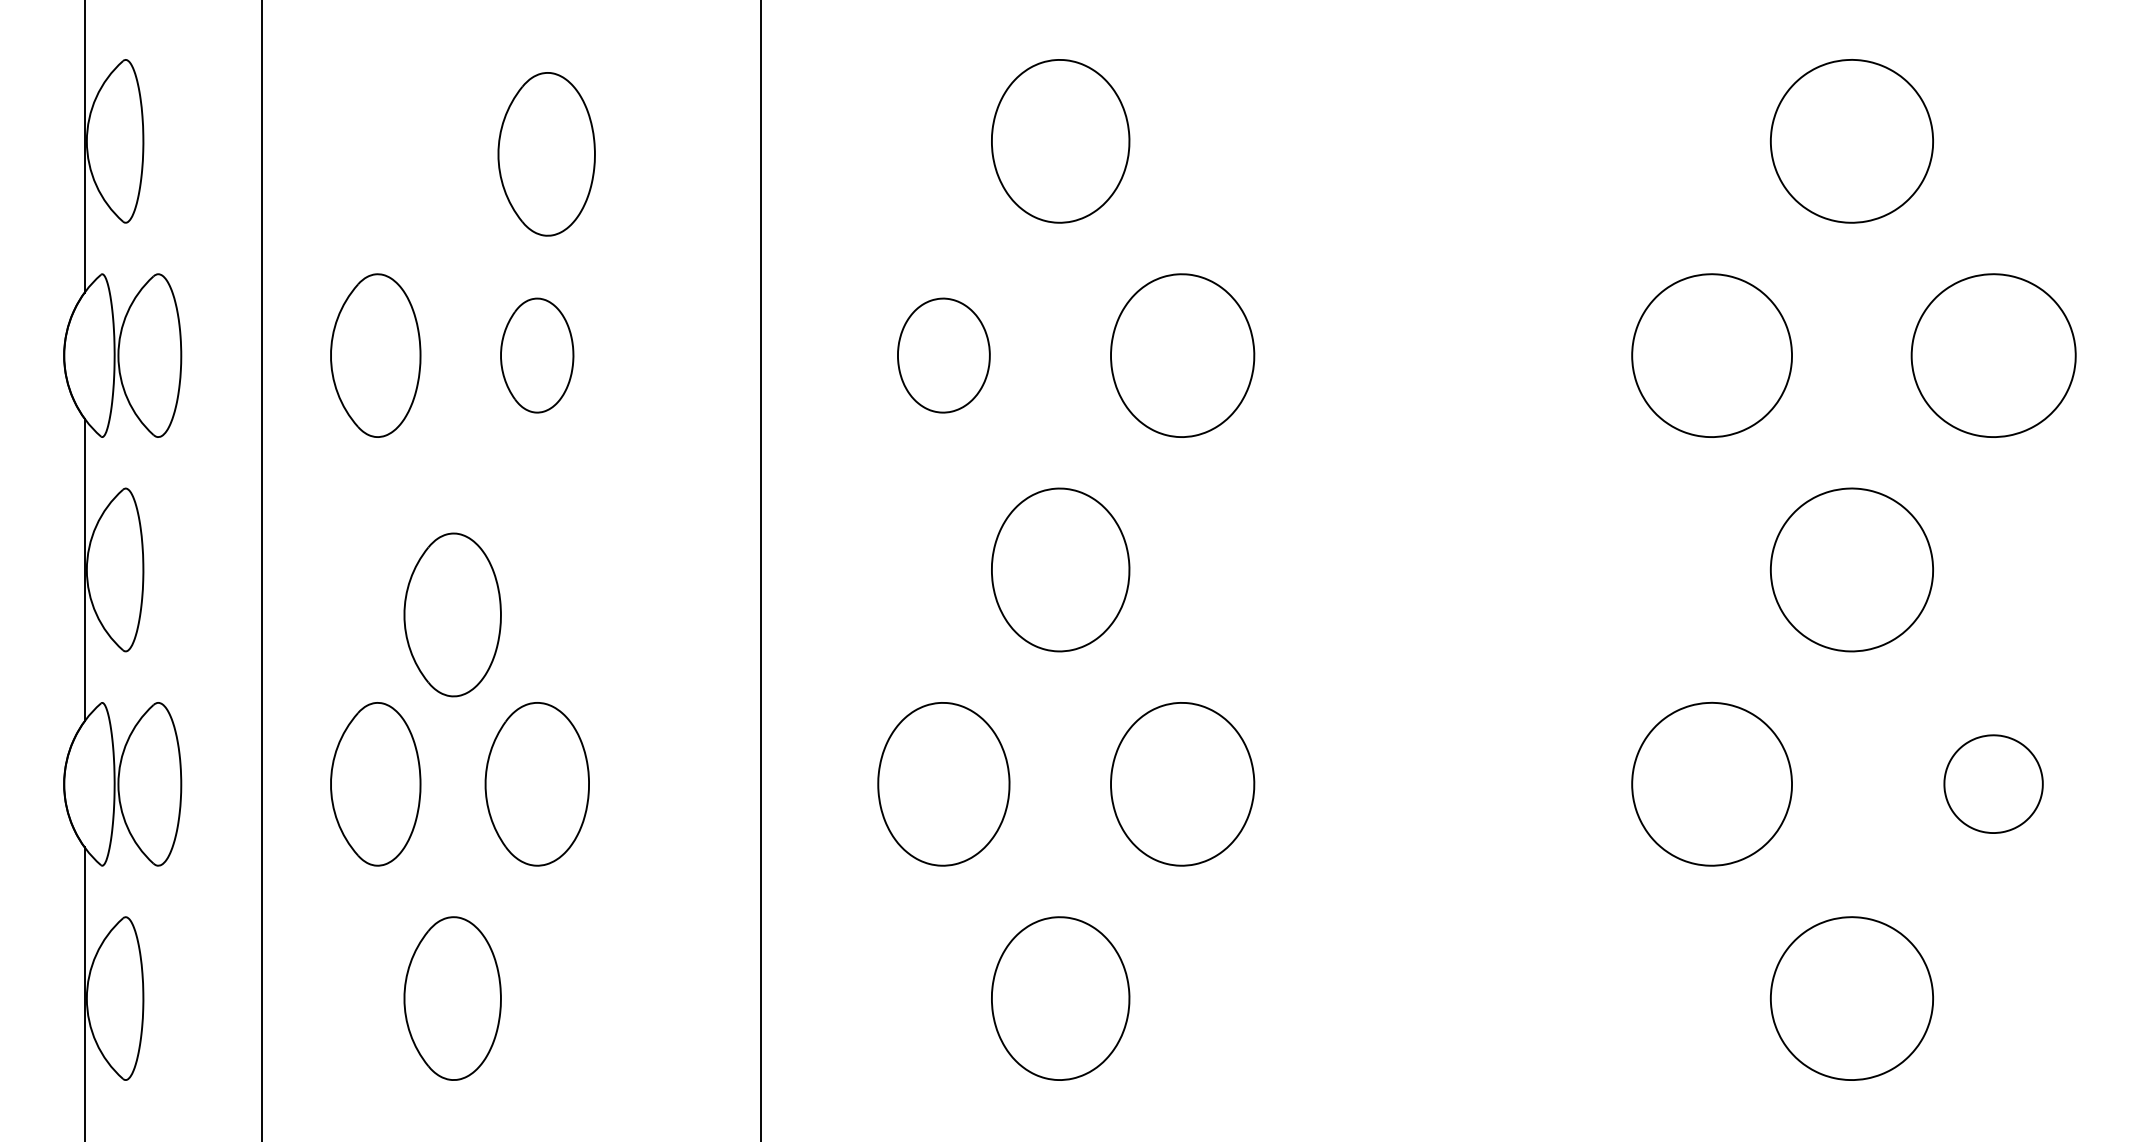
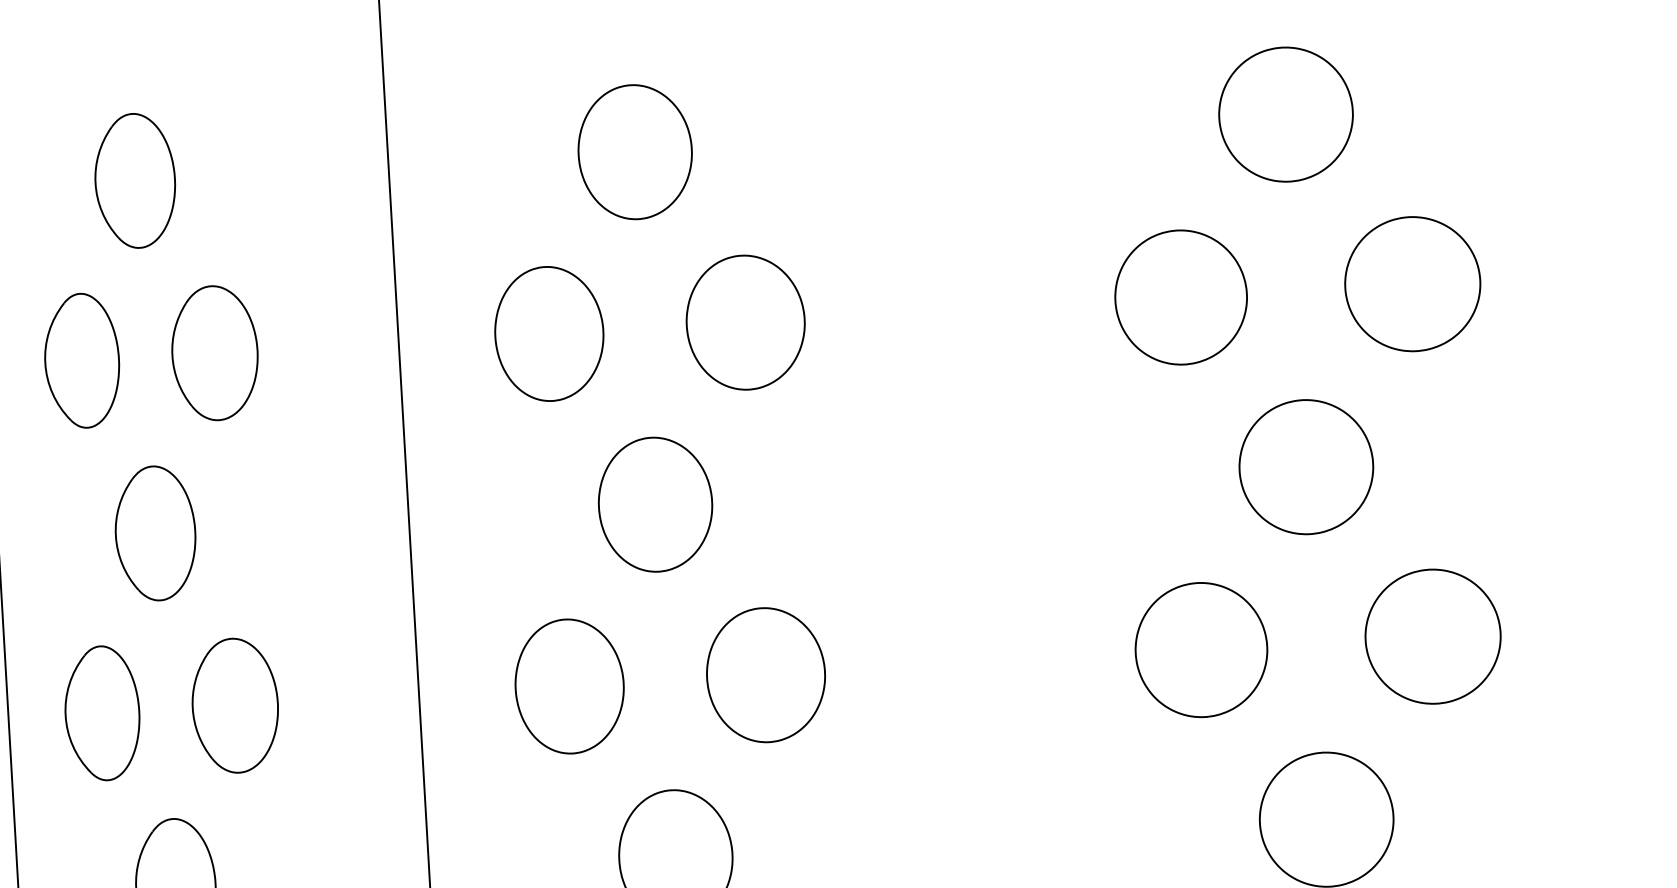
part: (546, 154) -> (135, 181), moved
part: (536, 355) -> (214, 353), size x1.43
part: (943, 355) -> (549, 333), size x1.43
part: (452, 614) -> (155, 533), moved
part: (1993, 783) -> (1432, 636), size x1.67

